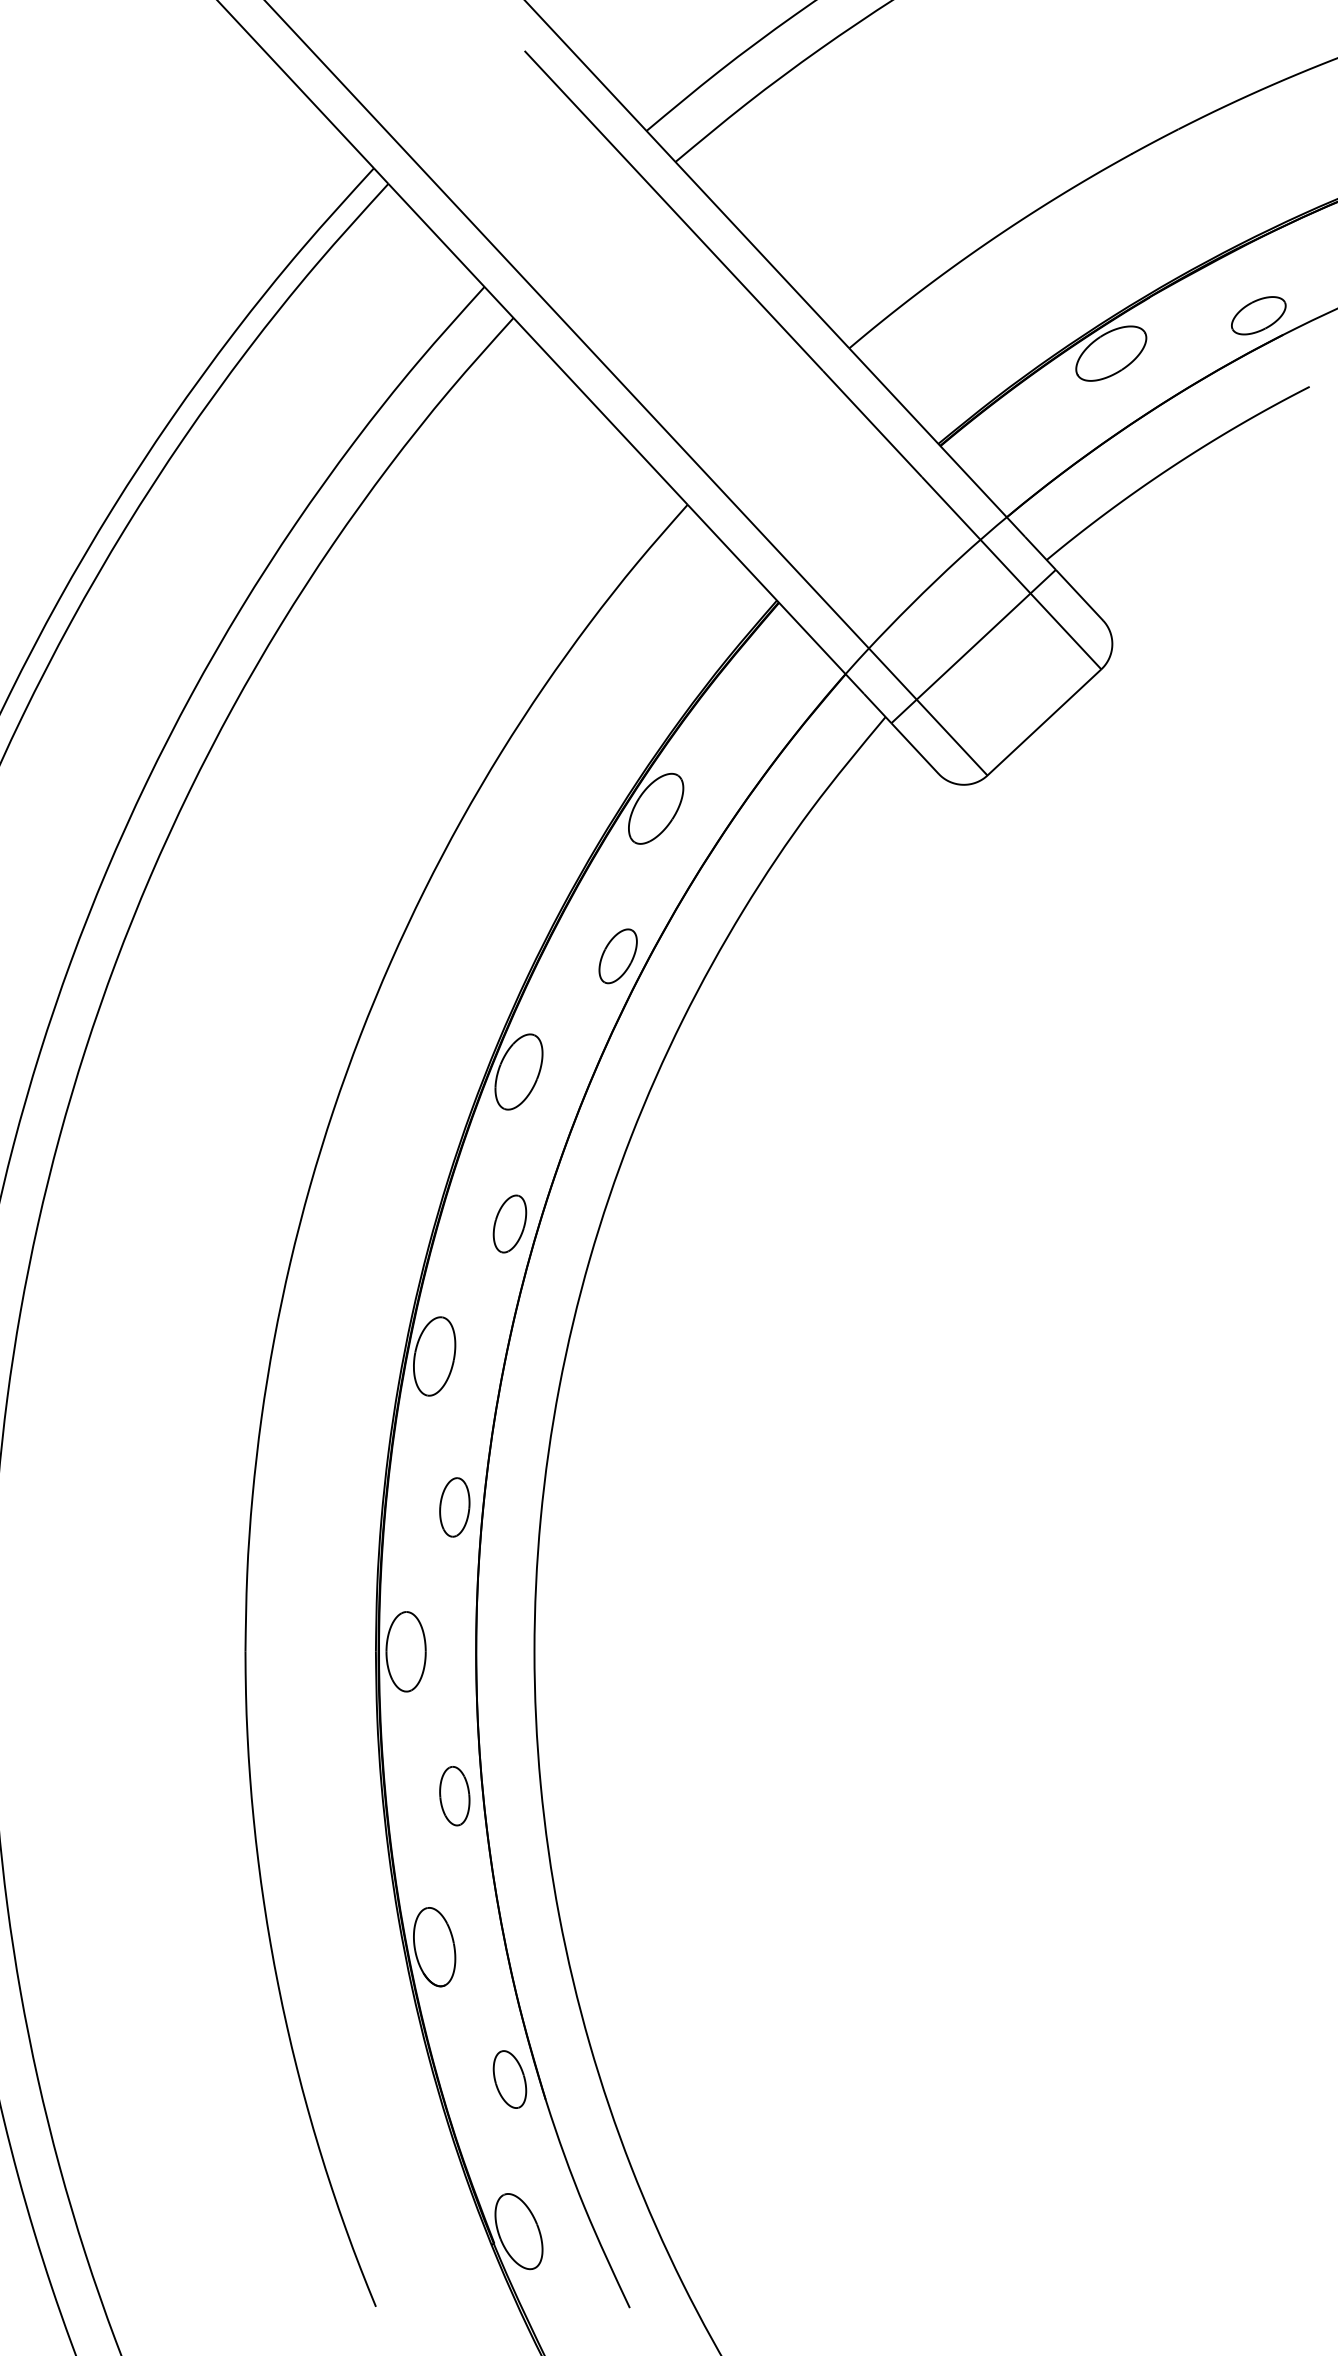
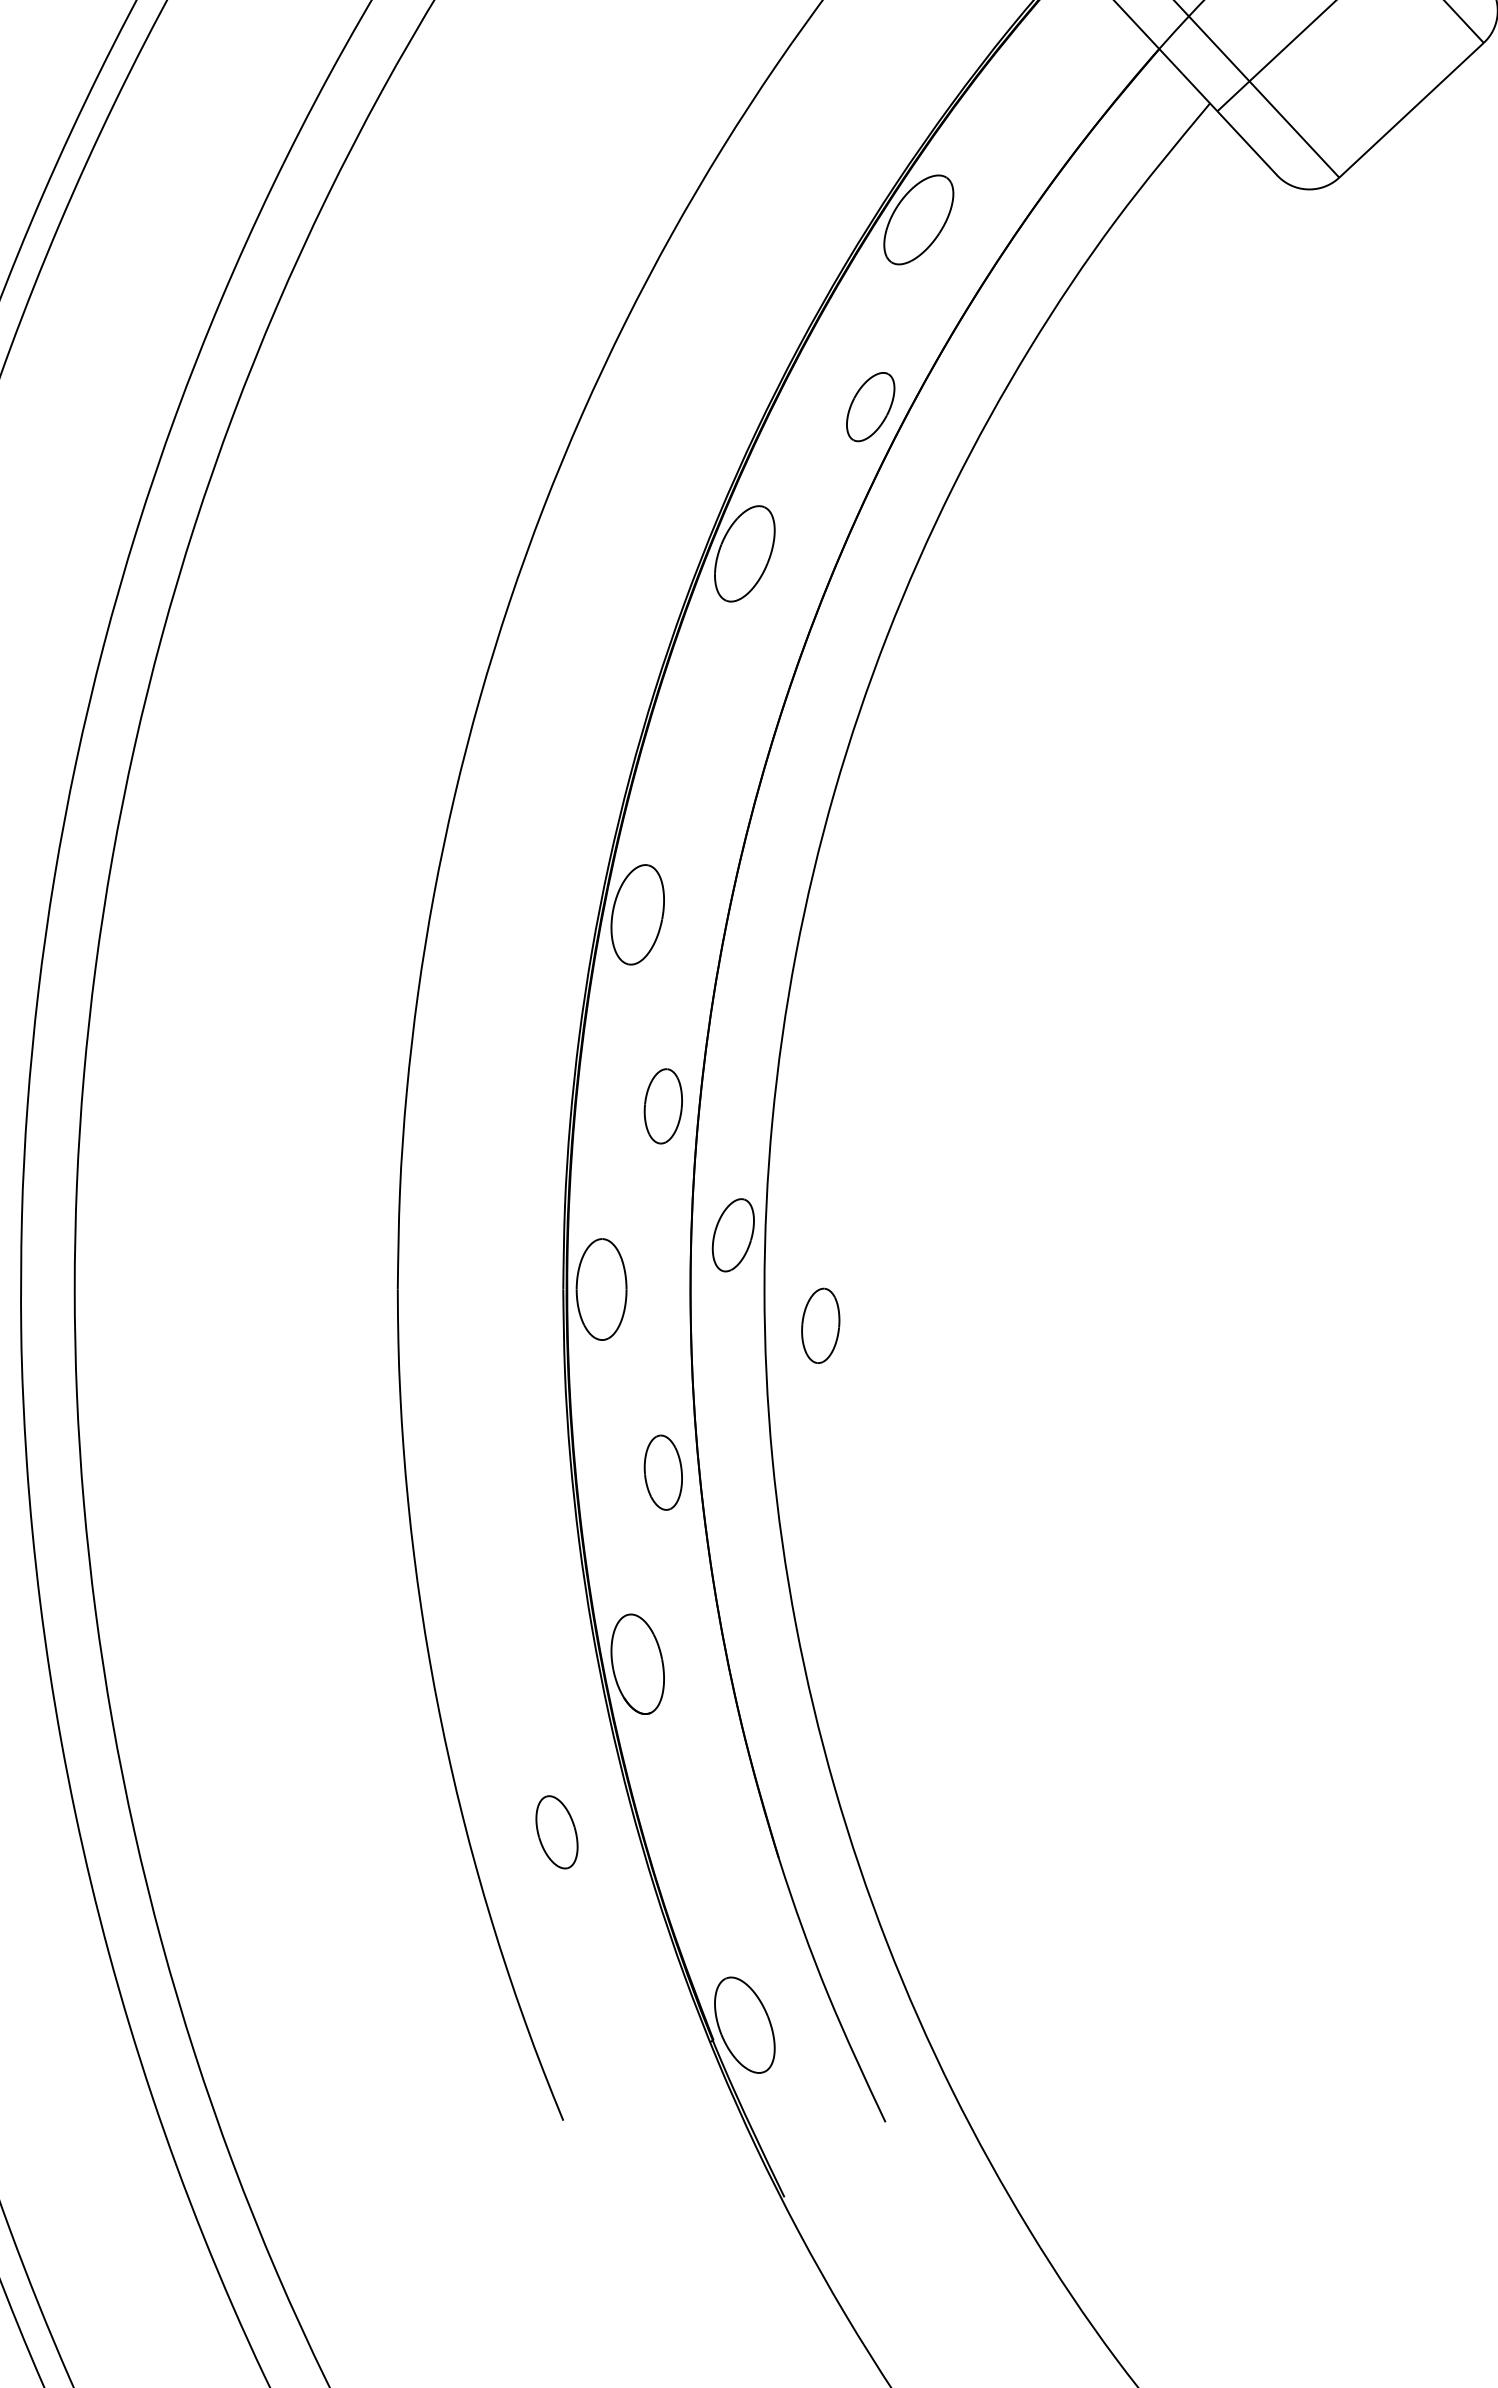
part: (509, 1223) -> (732, 1234), moved
part: (578, 1680) -> (820, 1325), added
part: (509, 2079) -> (556, 1832), moved

